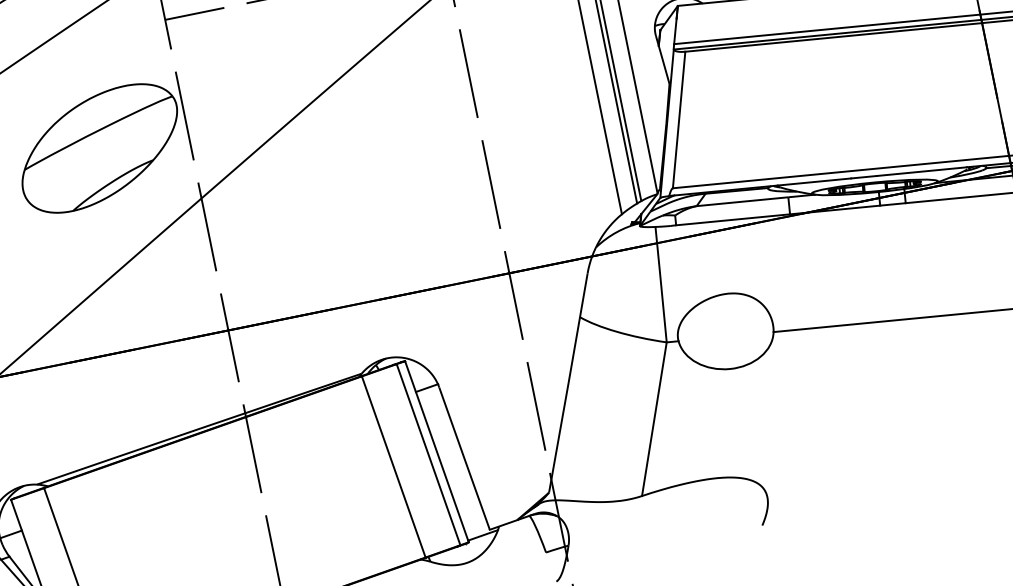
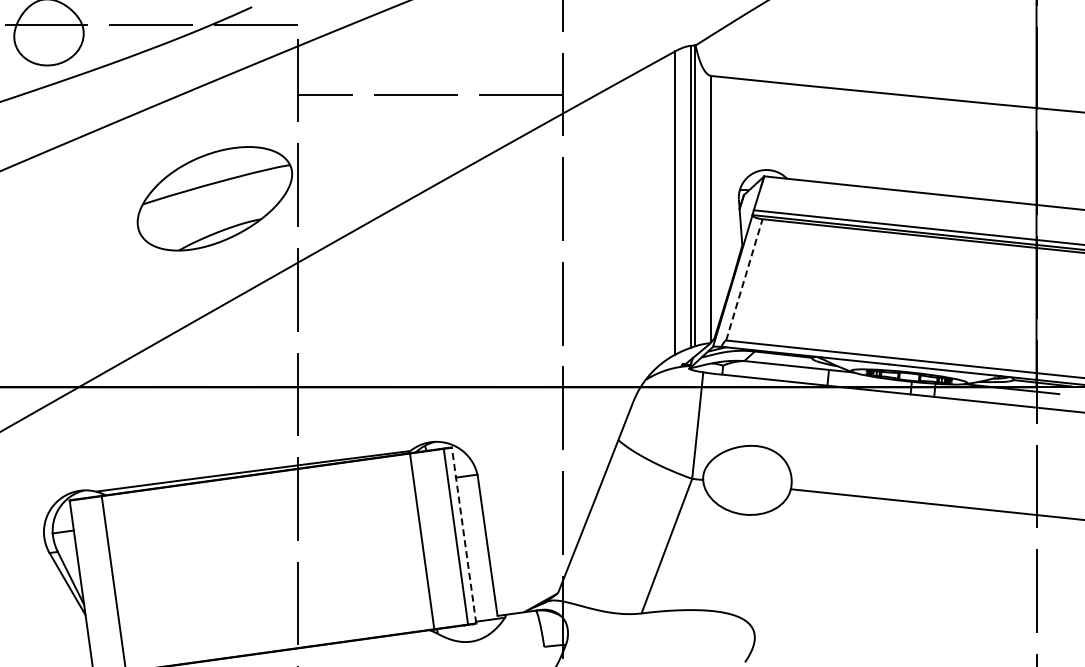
line: (679, 119) -> (744, 279), solid -> dashed
line: (437, 451) -> (464, 535), solid -> dashed

